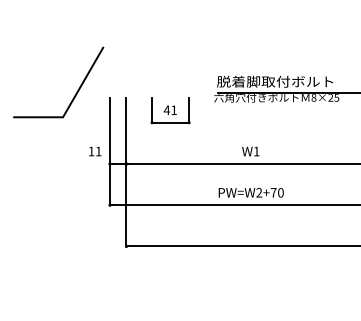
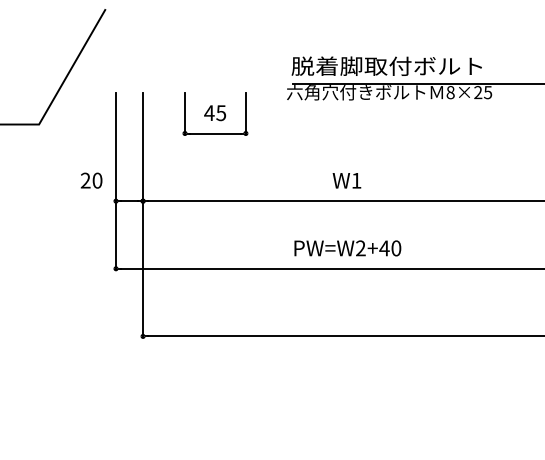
text: (173, 110) -> (220, 113), 41 -> 45
text: (94, 151) -> (90, 180), 11 -> 20
text: (273, 192) -> (384, 247), PW=W2+70 -> PW=W2+40

